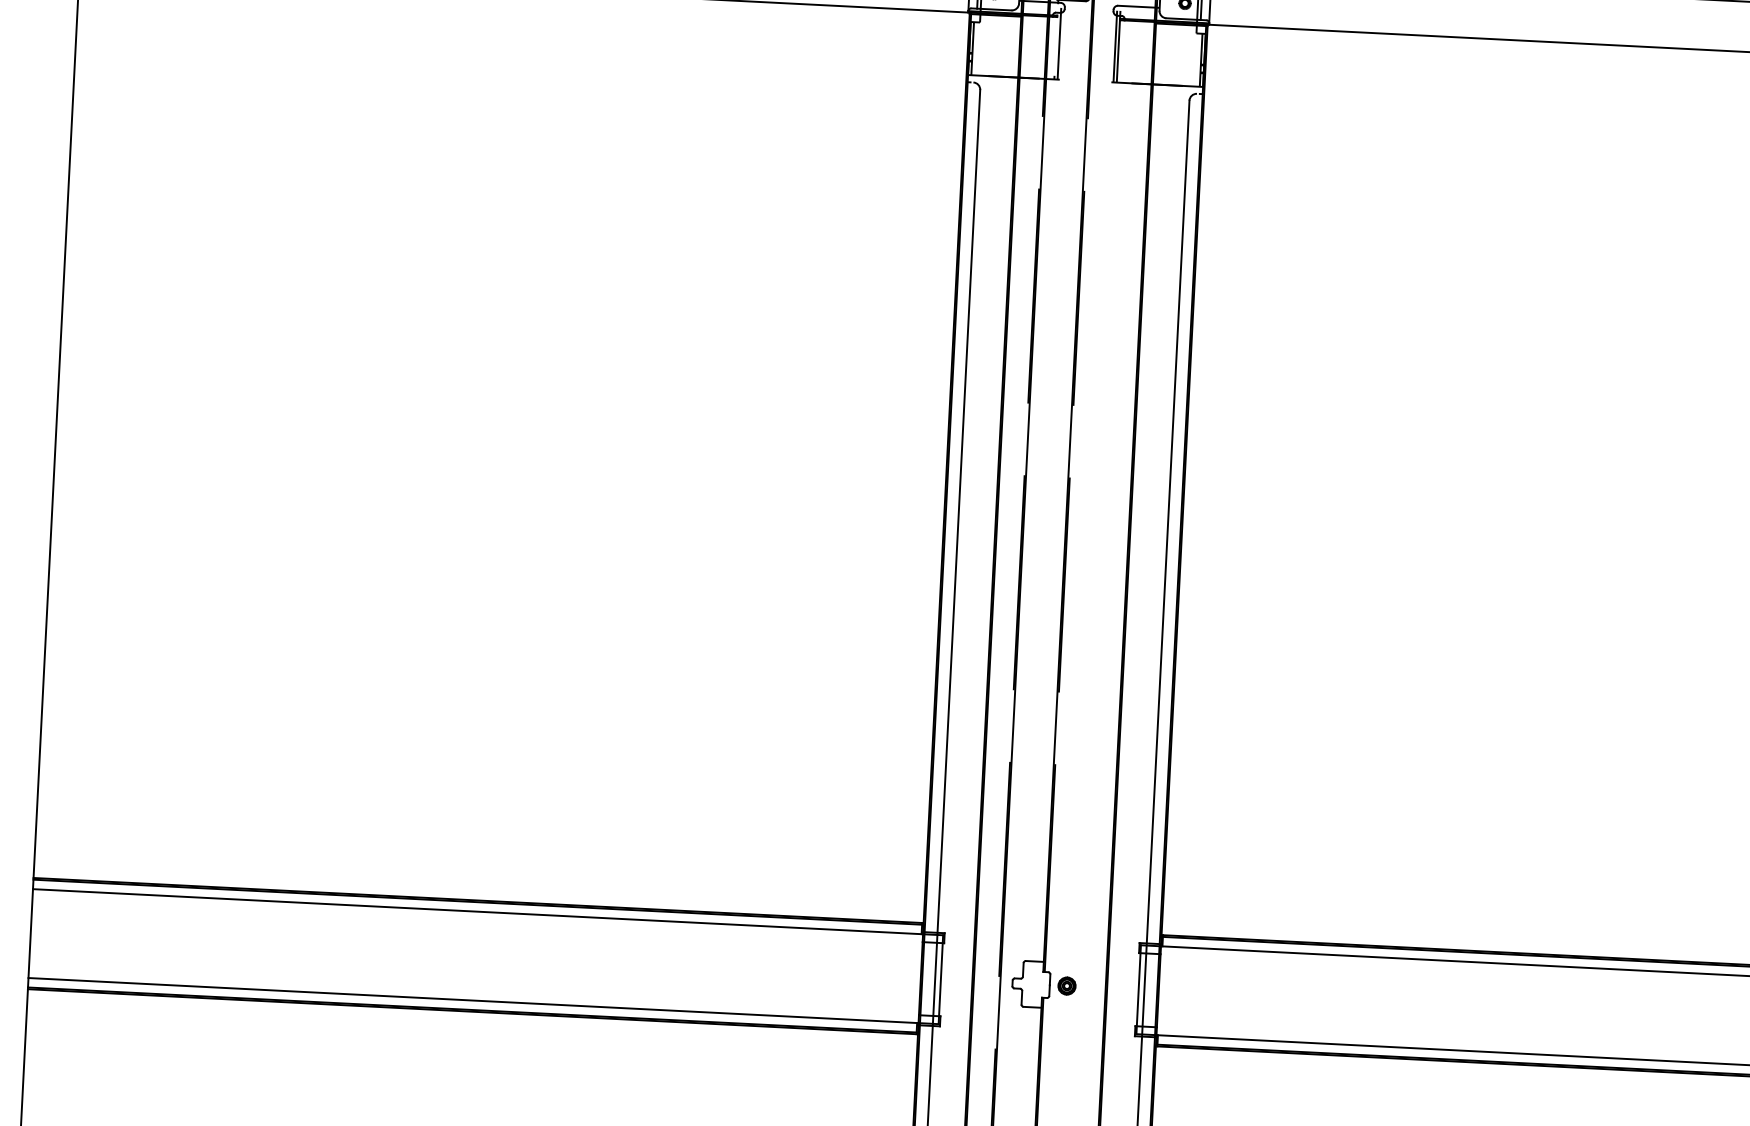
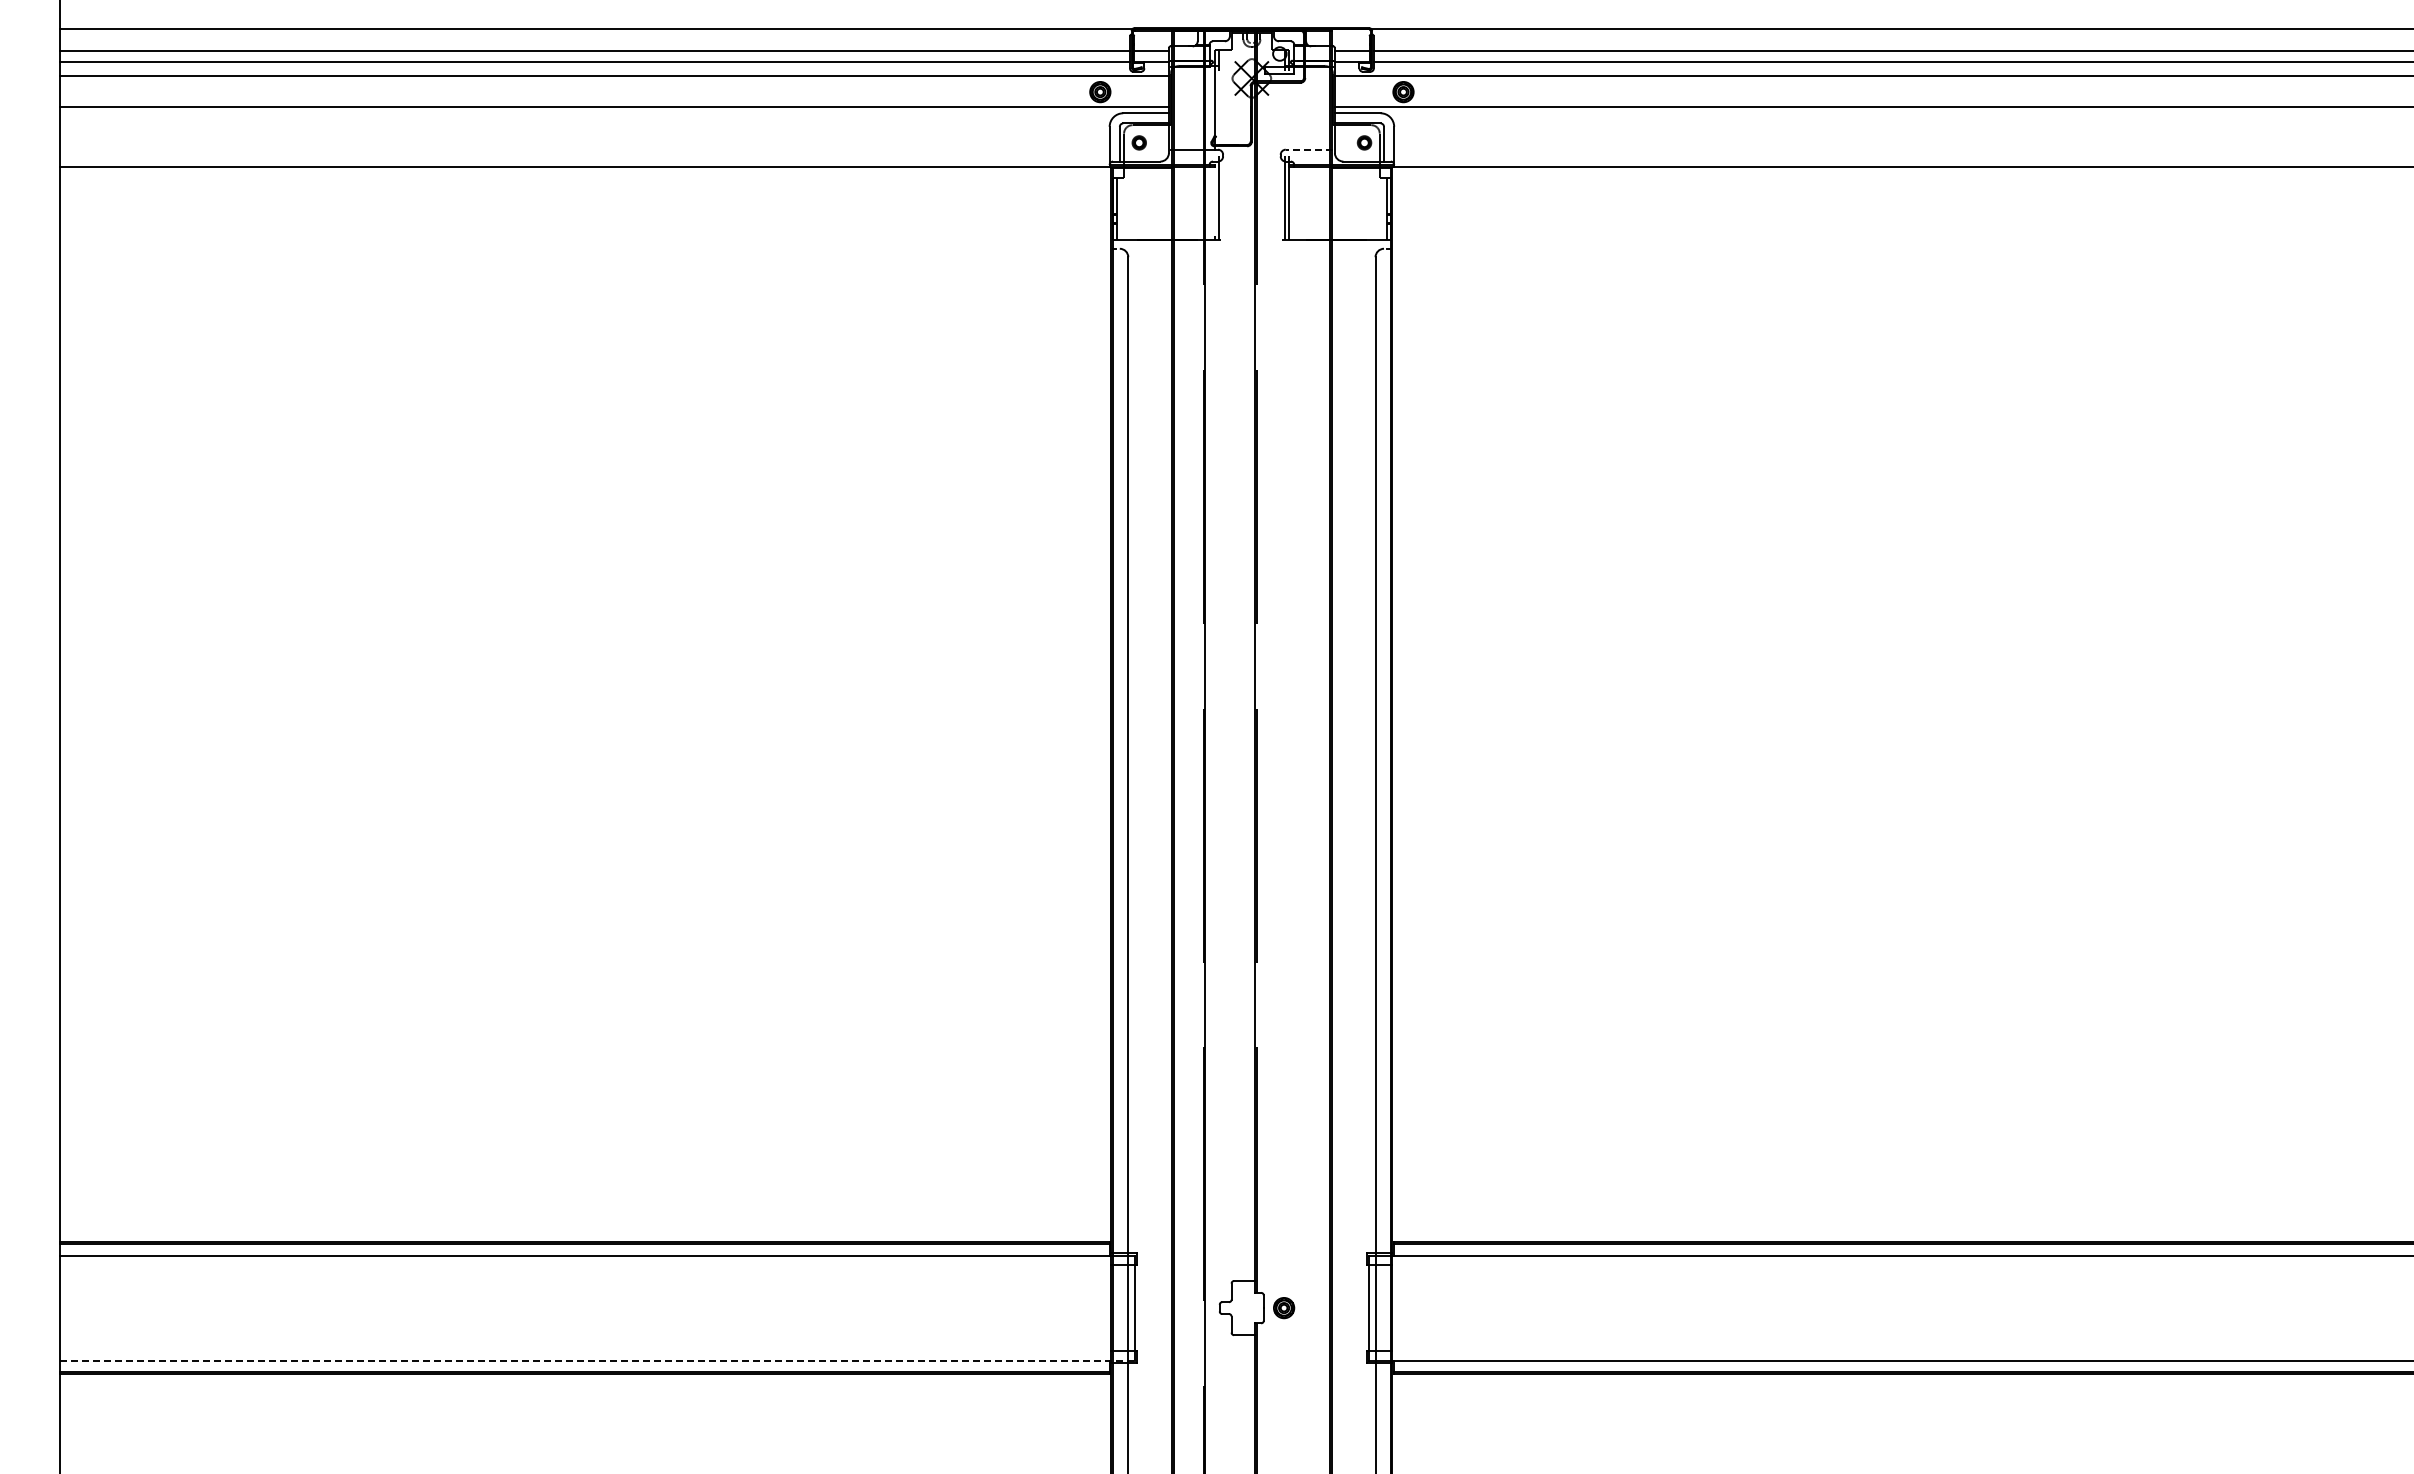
line: (1138, 6) -> (1309, 149), solid -> dashed
line: (483, 1000) -> (597, 1360), solid -> dashed

